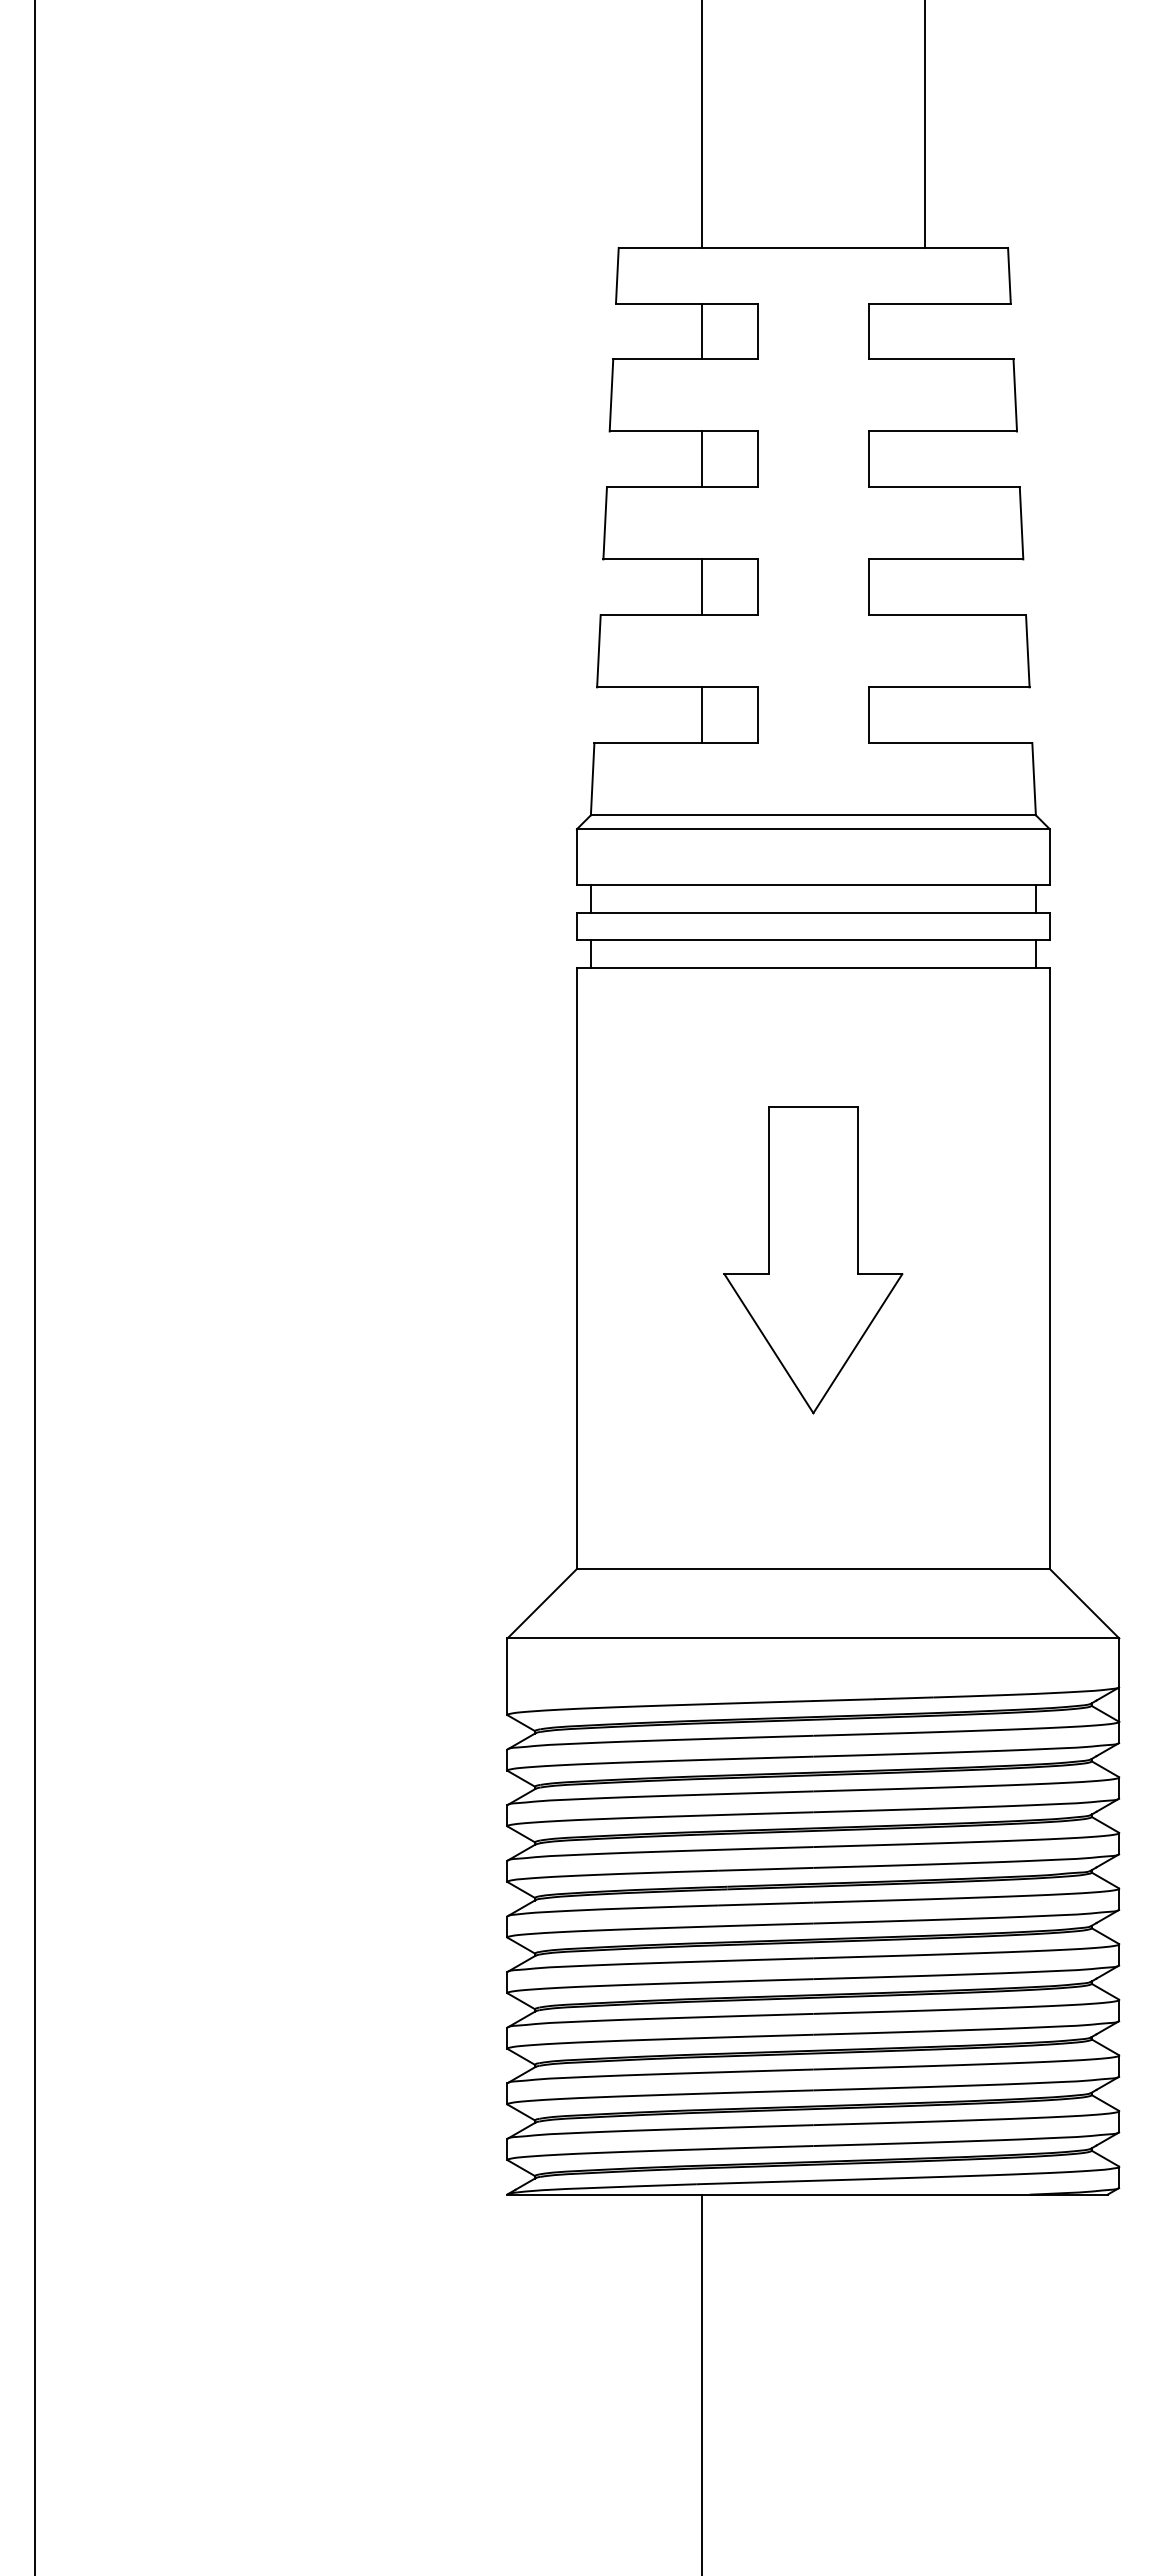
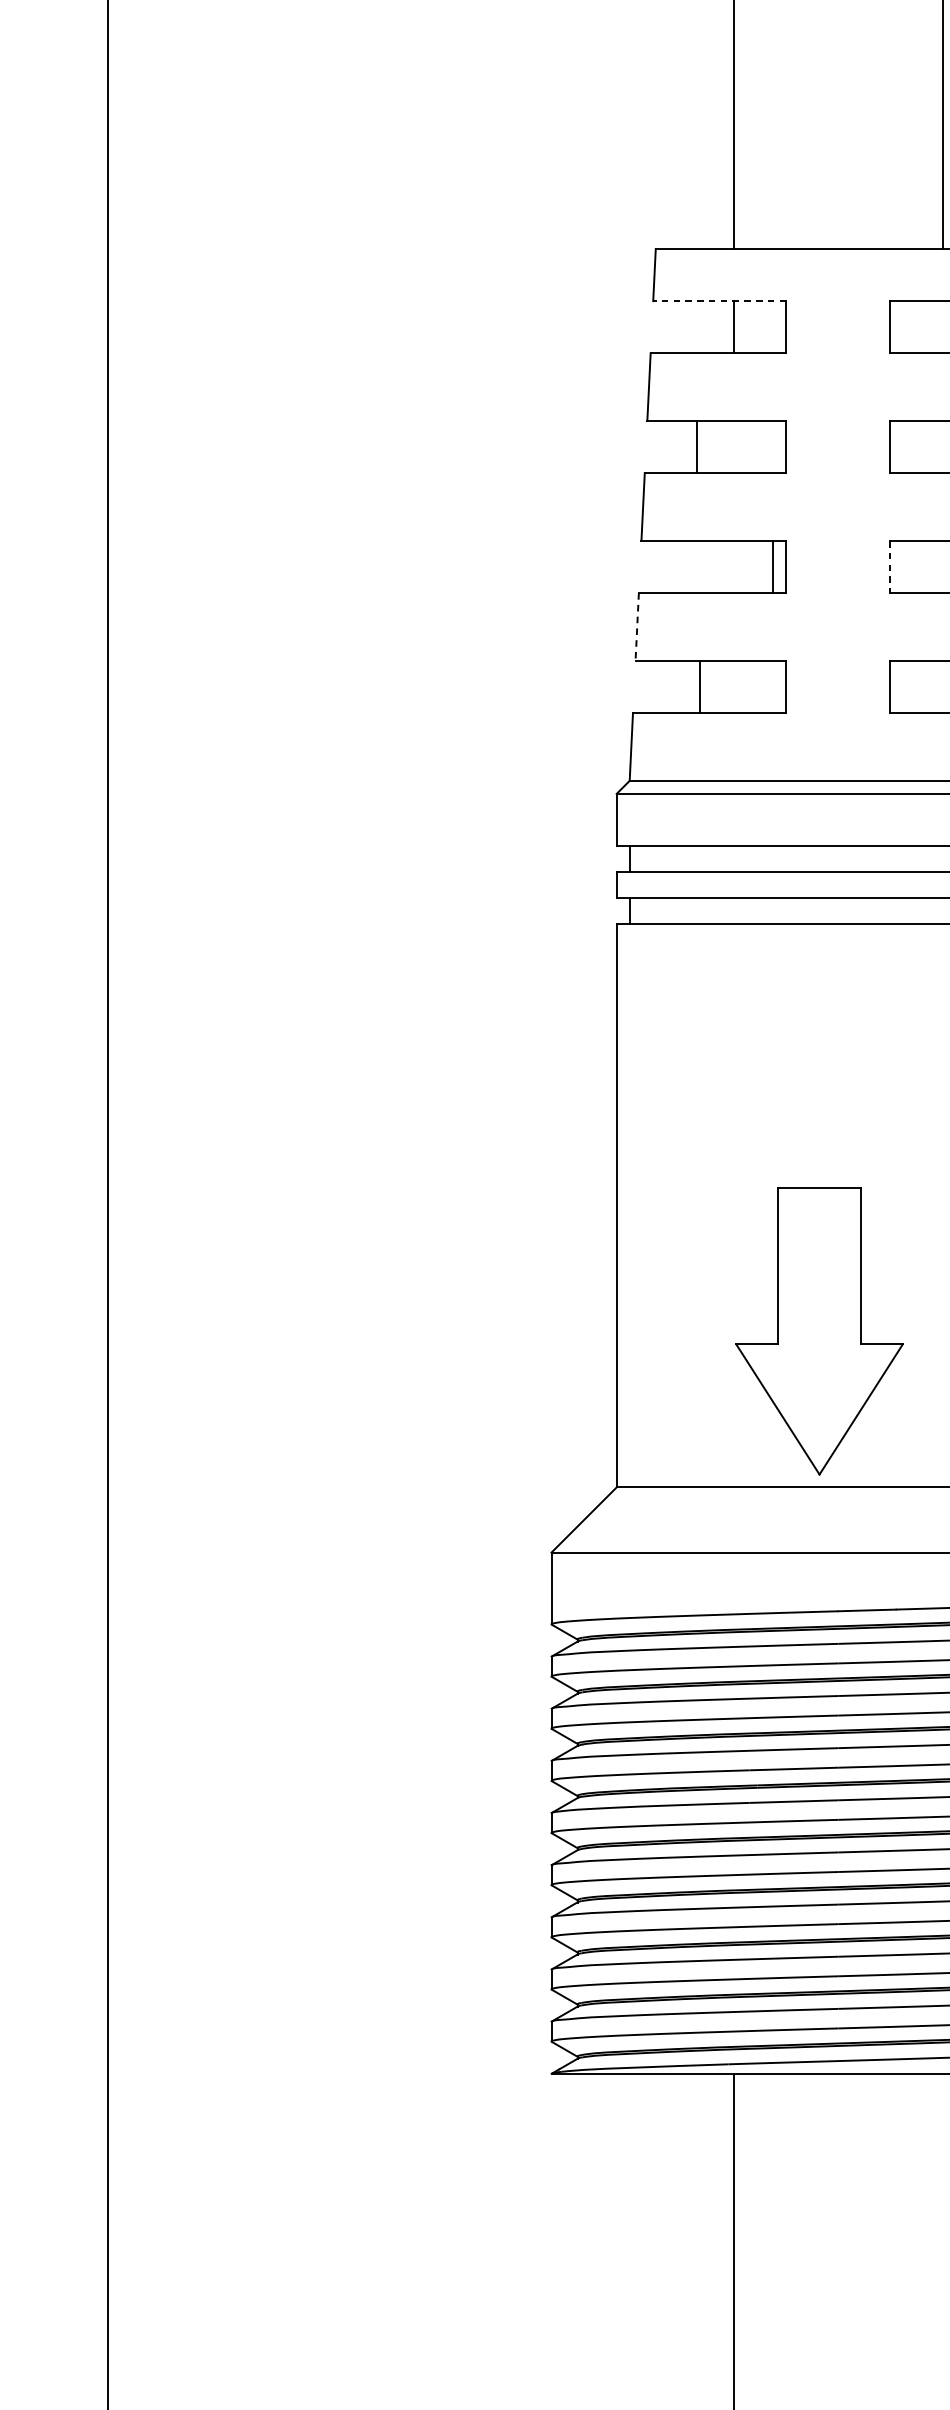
line: (686, 303) -> (719, 301), solid -> dashed
line: (702, 459) -> (697, 447), moved
line: (702, 587) -> (773, 567), moved
line: (869, 587) -> (890, 567), solid -> dashed
line: (598, 651) -> (636, 627), solid -> dashed
line: (702, 714) -> (700, 686), moved
part: (813, 1260) -> (819, 1331), moved

